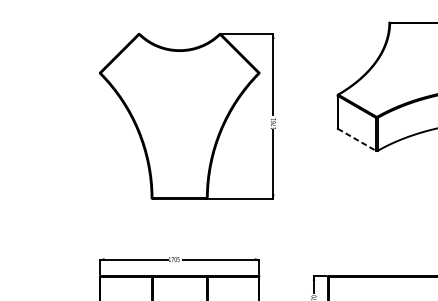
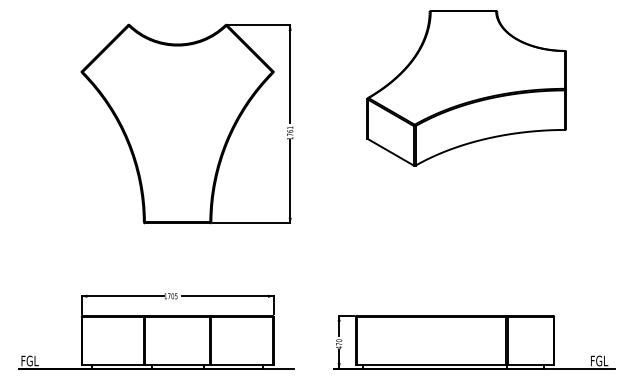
line: (356, 140) -> (390, 152), dashed -> solid

